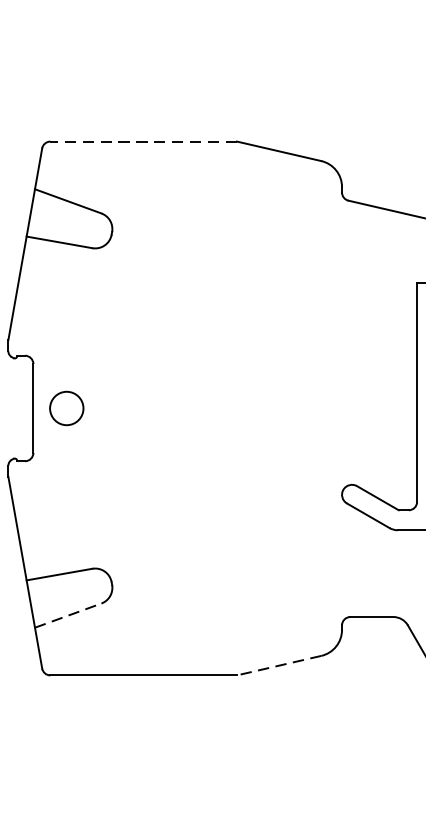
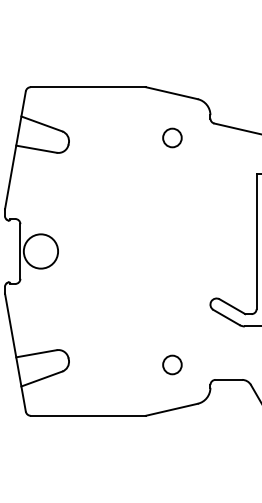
line: (142, 142) -> (87, 87), dashed -> solid
circle: (280, 223) -> (172, 137), added
circle: (66, 408) -> (40, 251), size x1.67
circle: (280, 592) -> (172, 364), added
line: (67, 616) -> (41, 379), dashed -> solid
line: (278, 665) -> (171, 409), dashed -> solid

